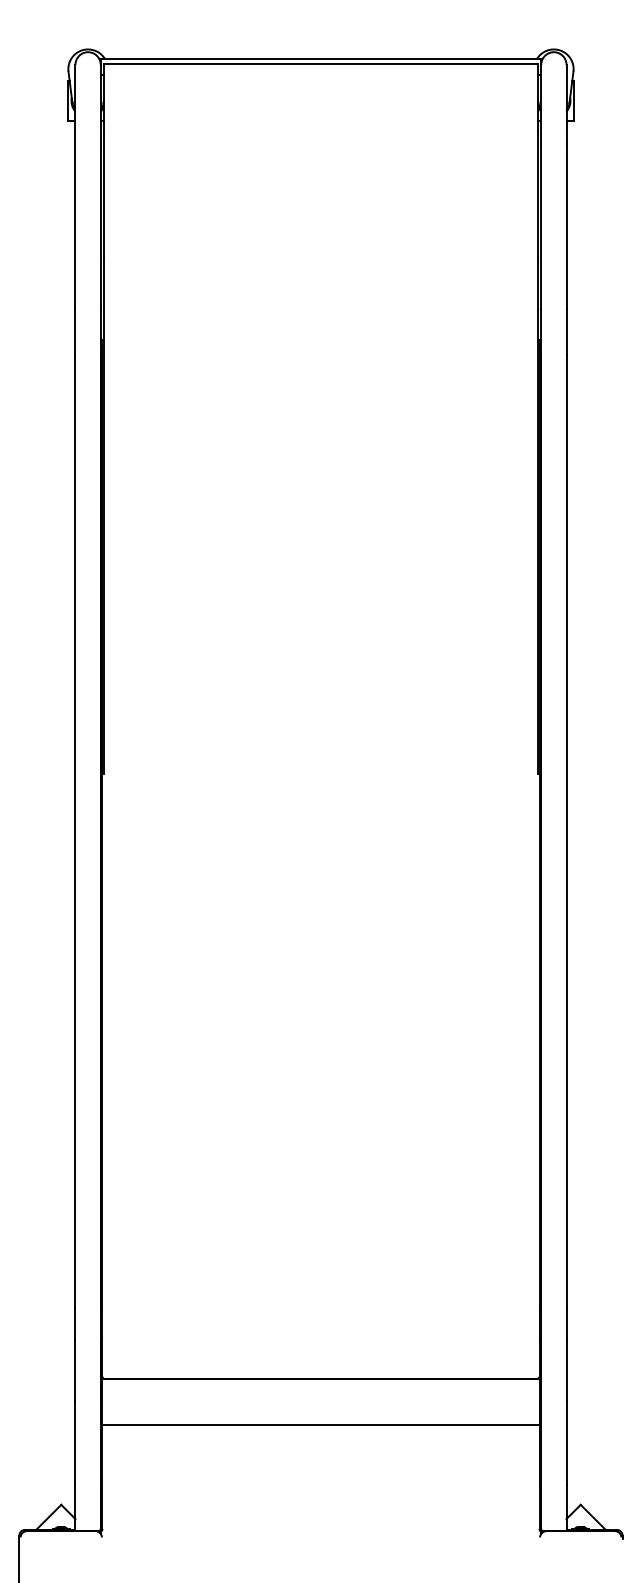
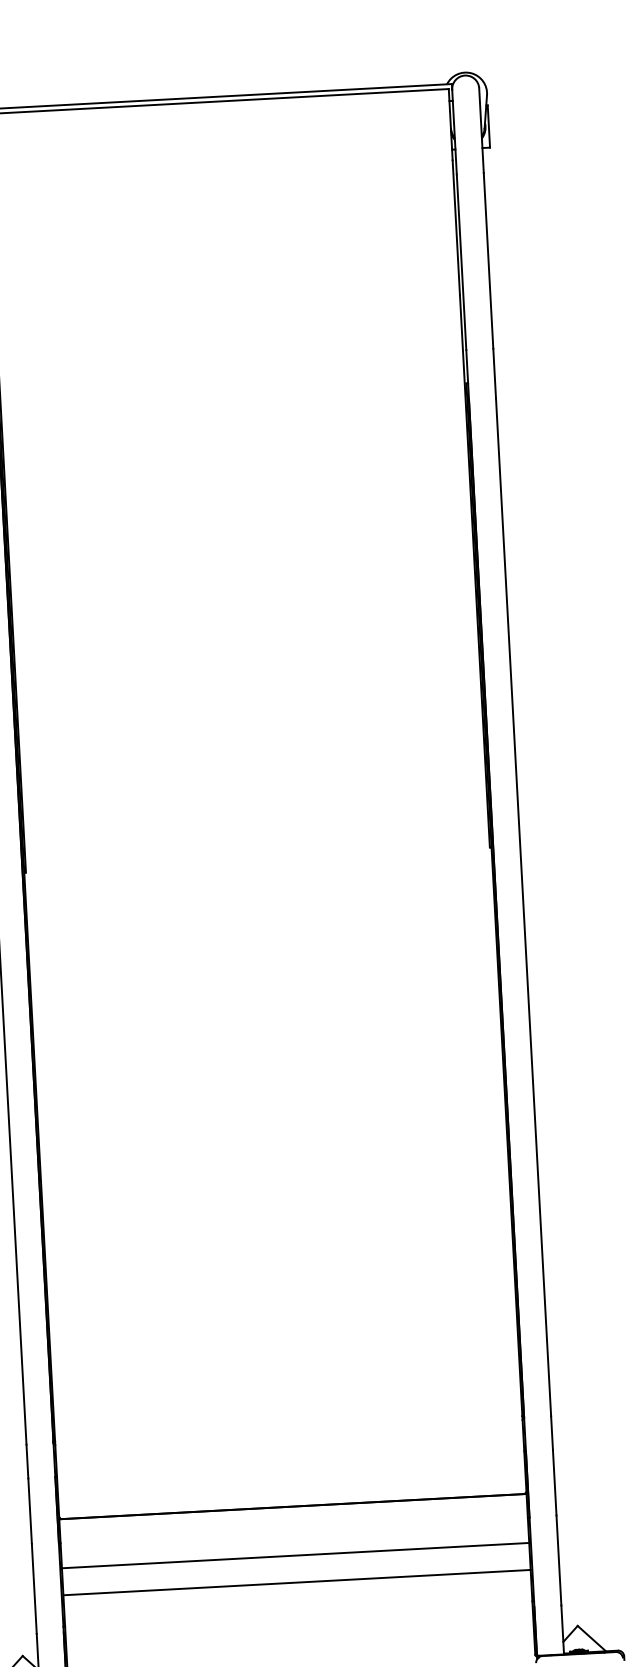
line: (320, 1450) -> (296, 1582), added

